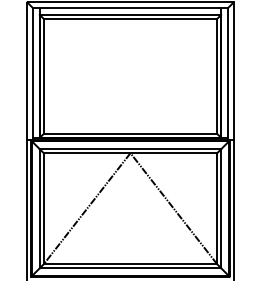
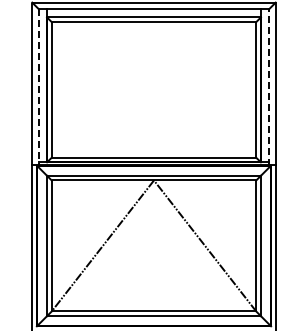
line: (227, 74) -> (268, 87), solid -> dashed
line: (33, 75) -> (39, 88), solid -> dashed

